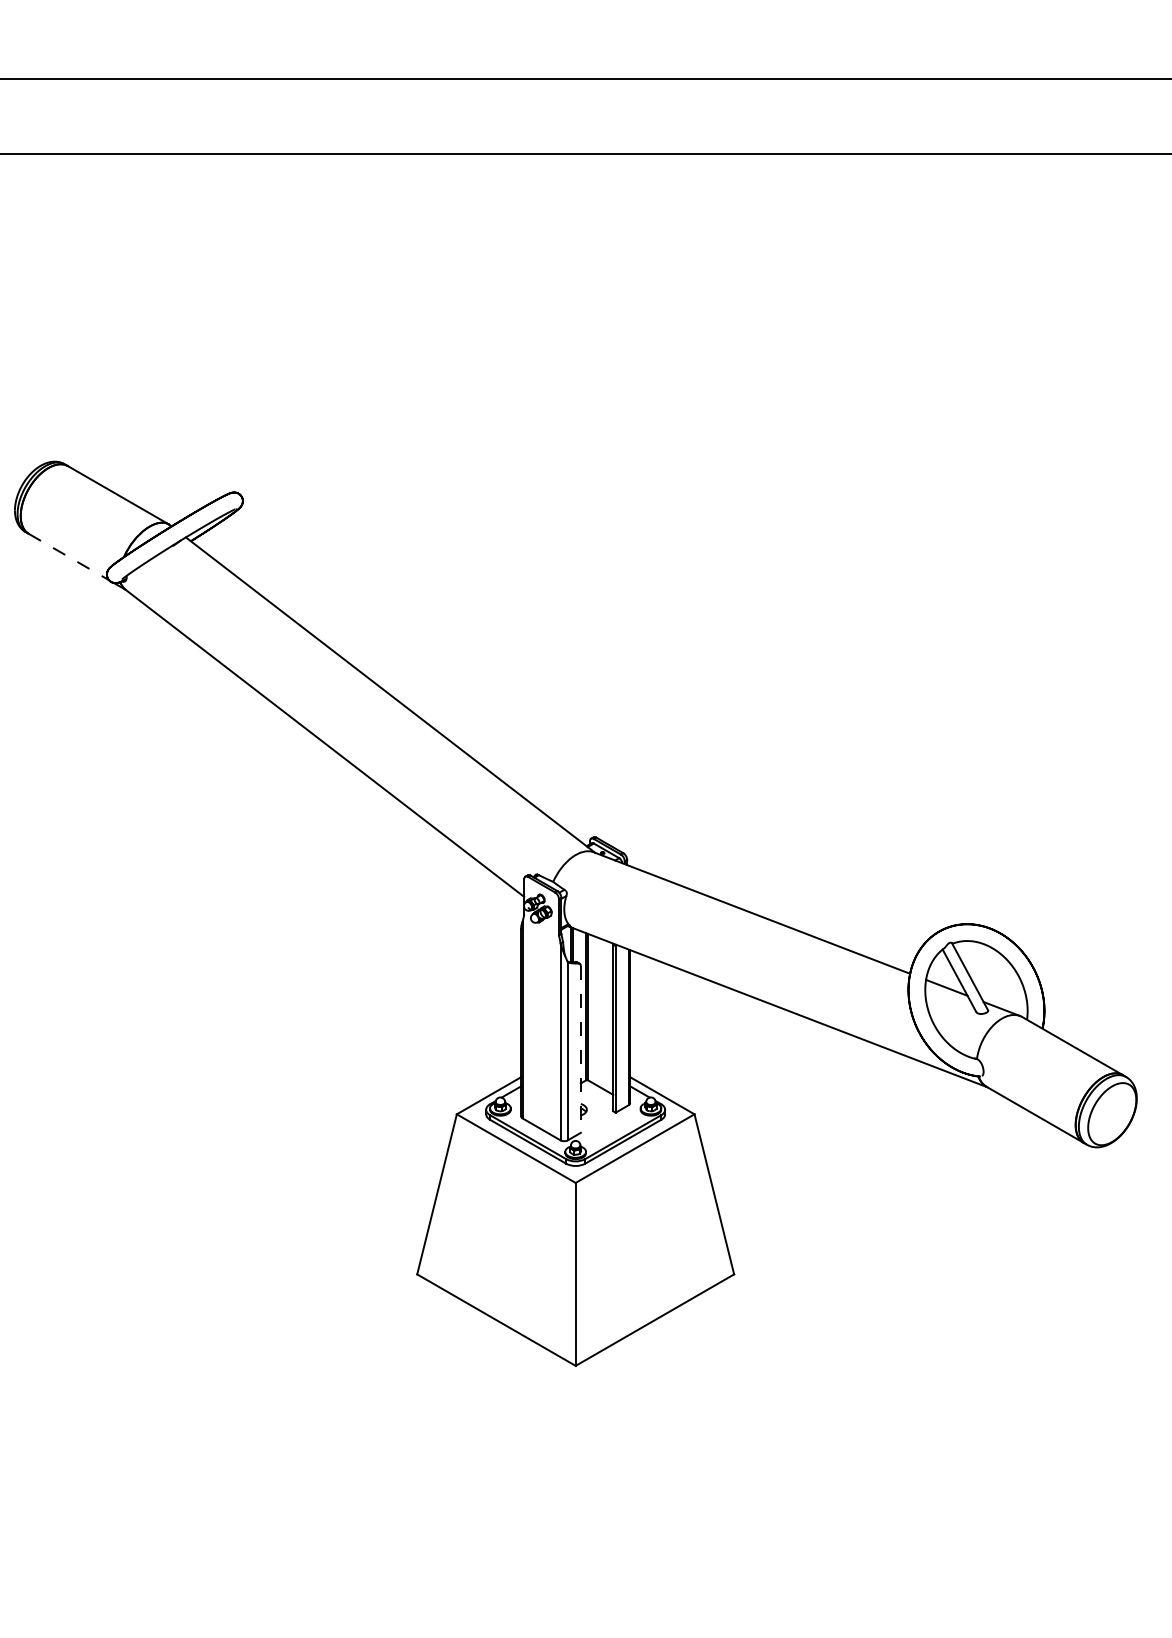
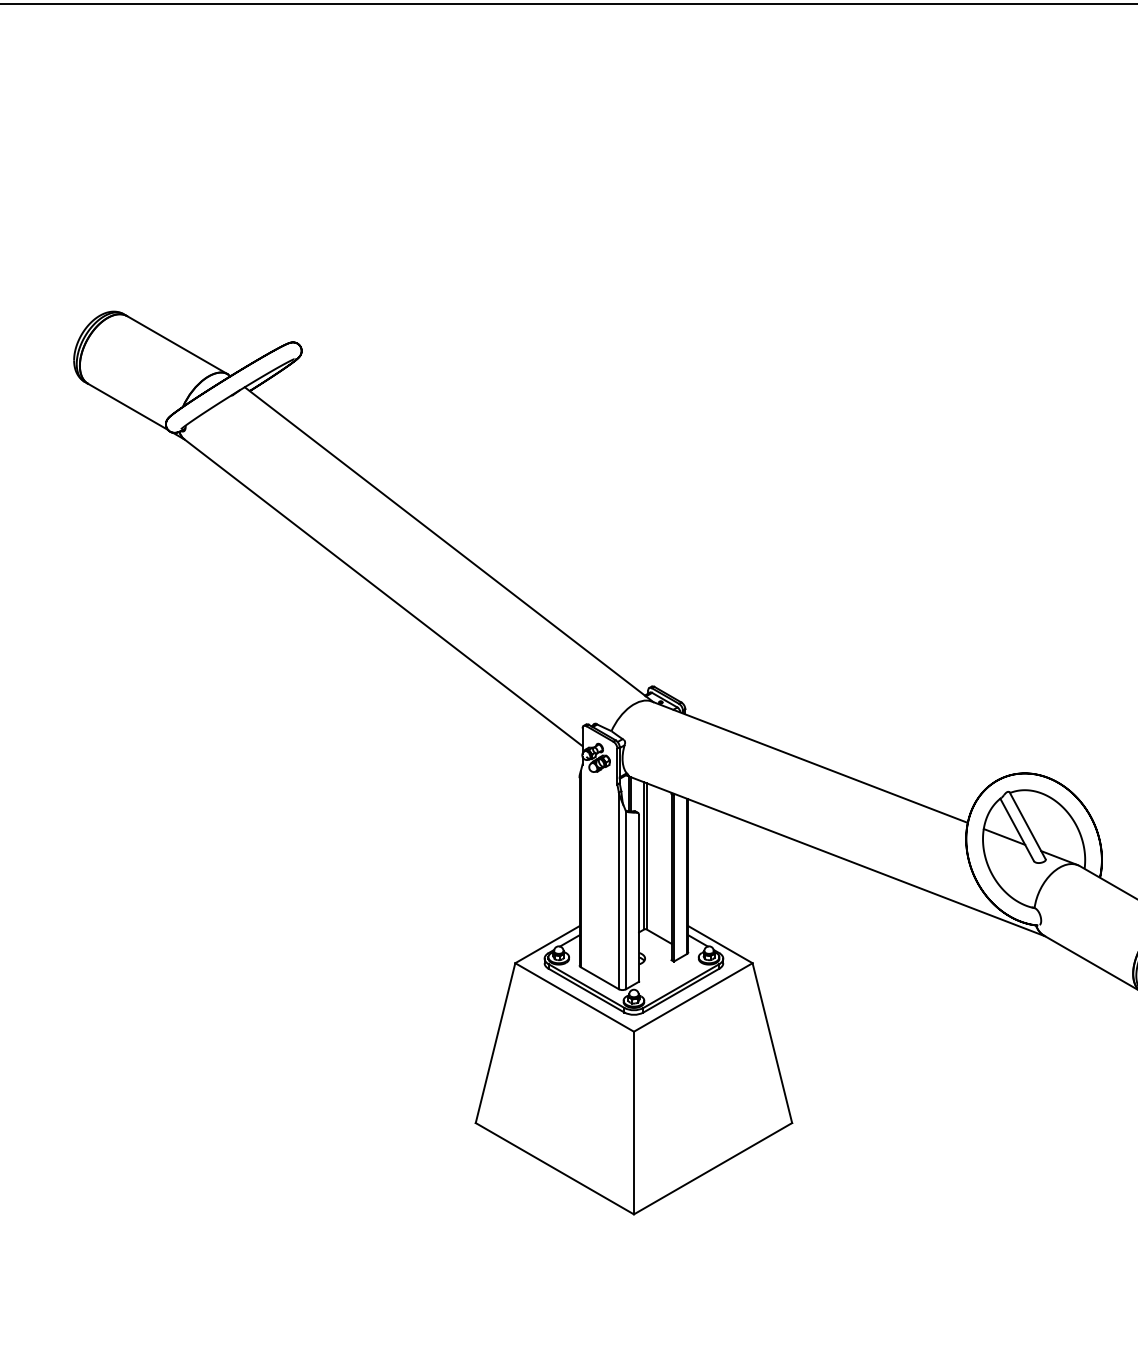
line: (69, 557) -> (128, 407), dashed -> solid
line: (580, 1050) -> (638, 899), dashed -> solid

